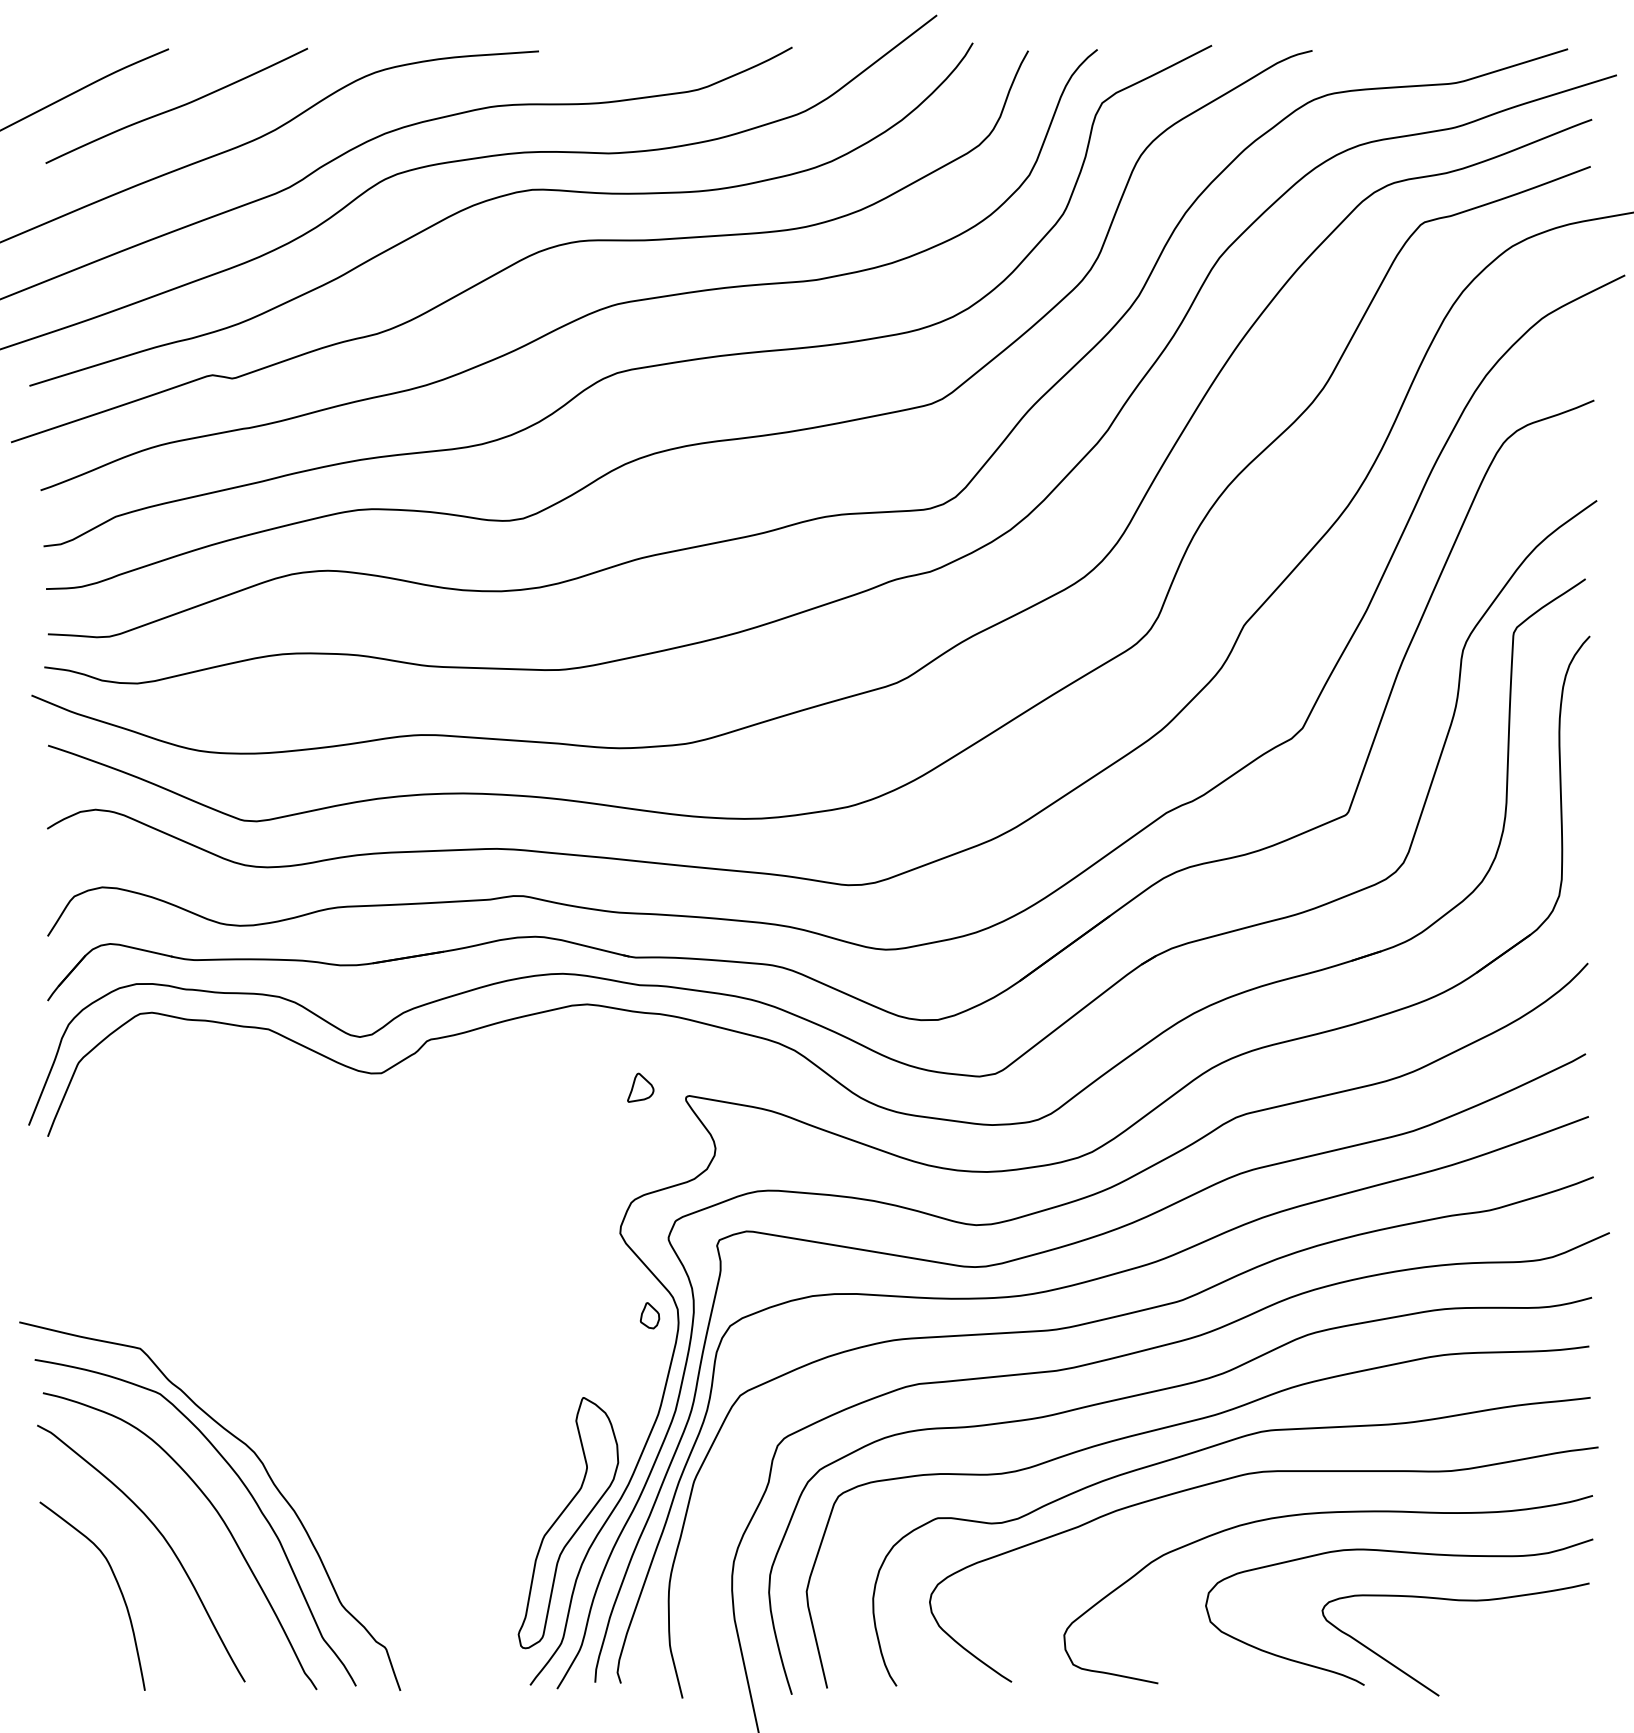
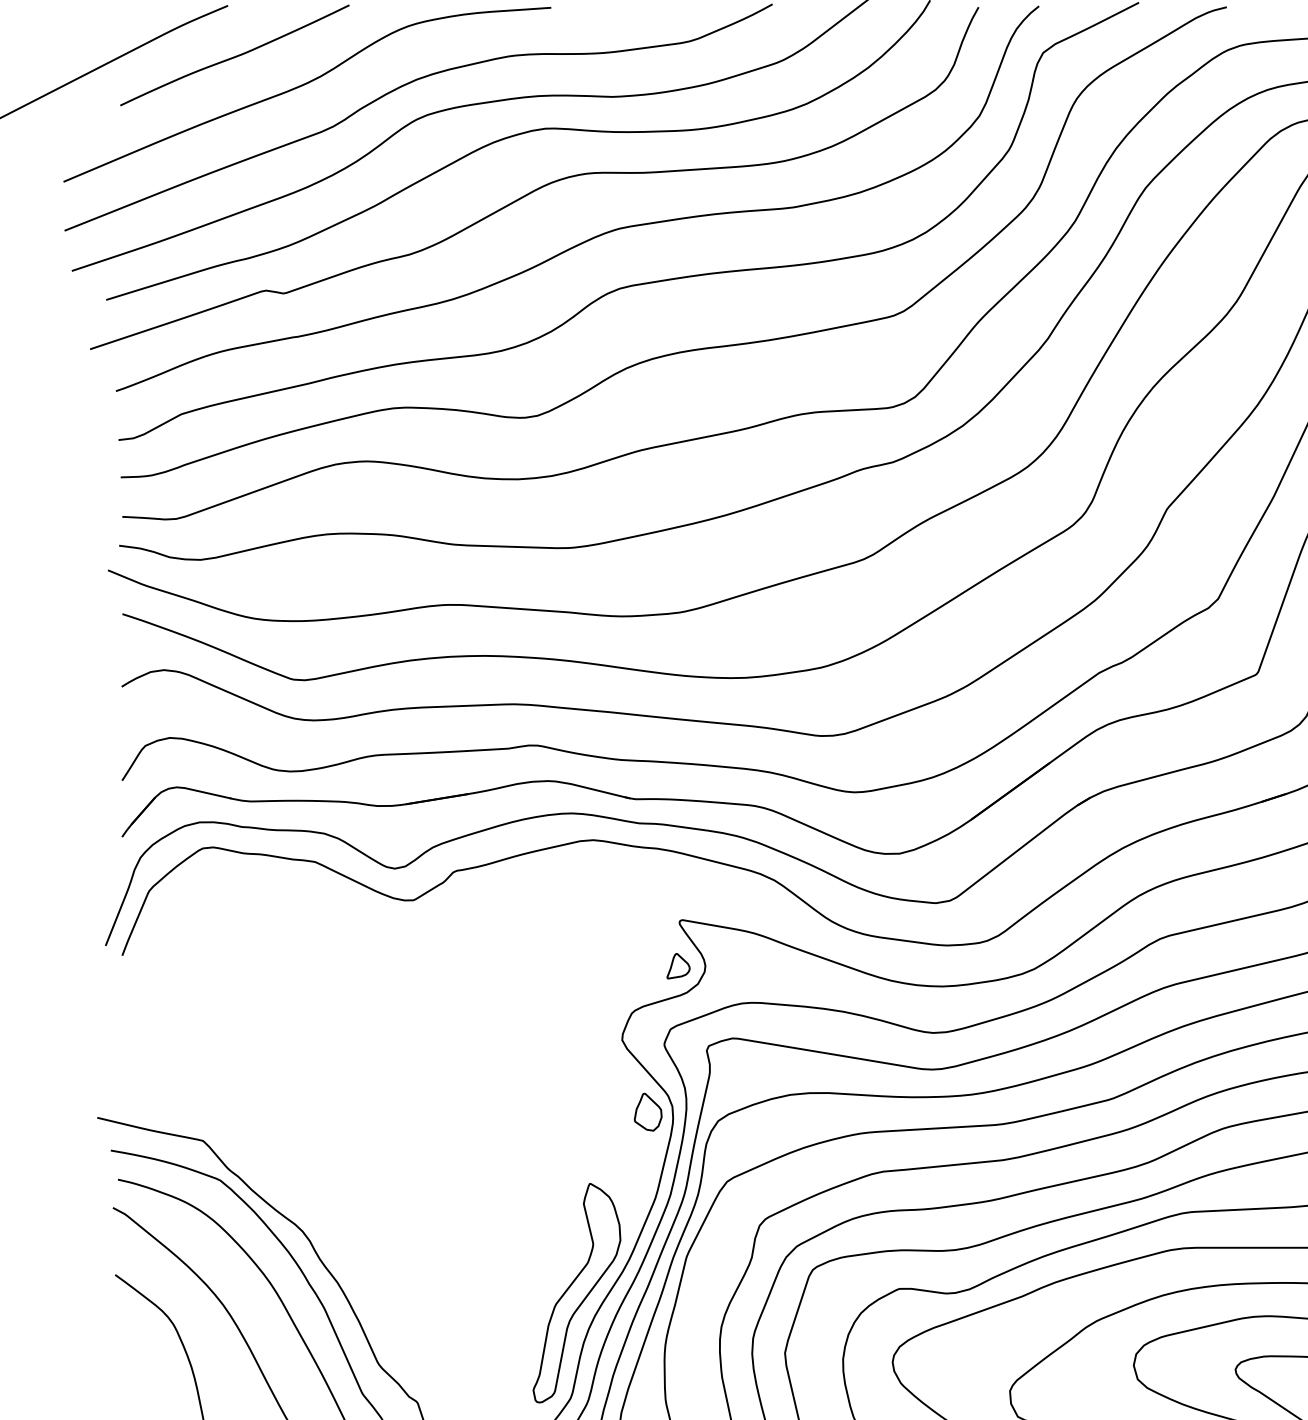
part: (640, 1087) -> (678, 965), moved
part: (649, 1315) -> (647, 1111), size x1.67

